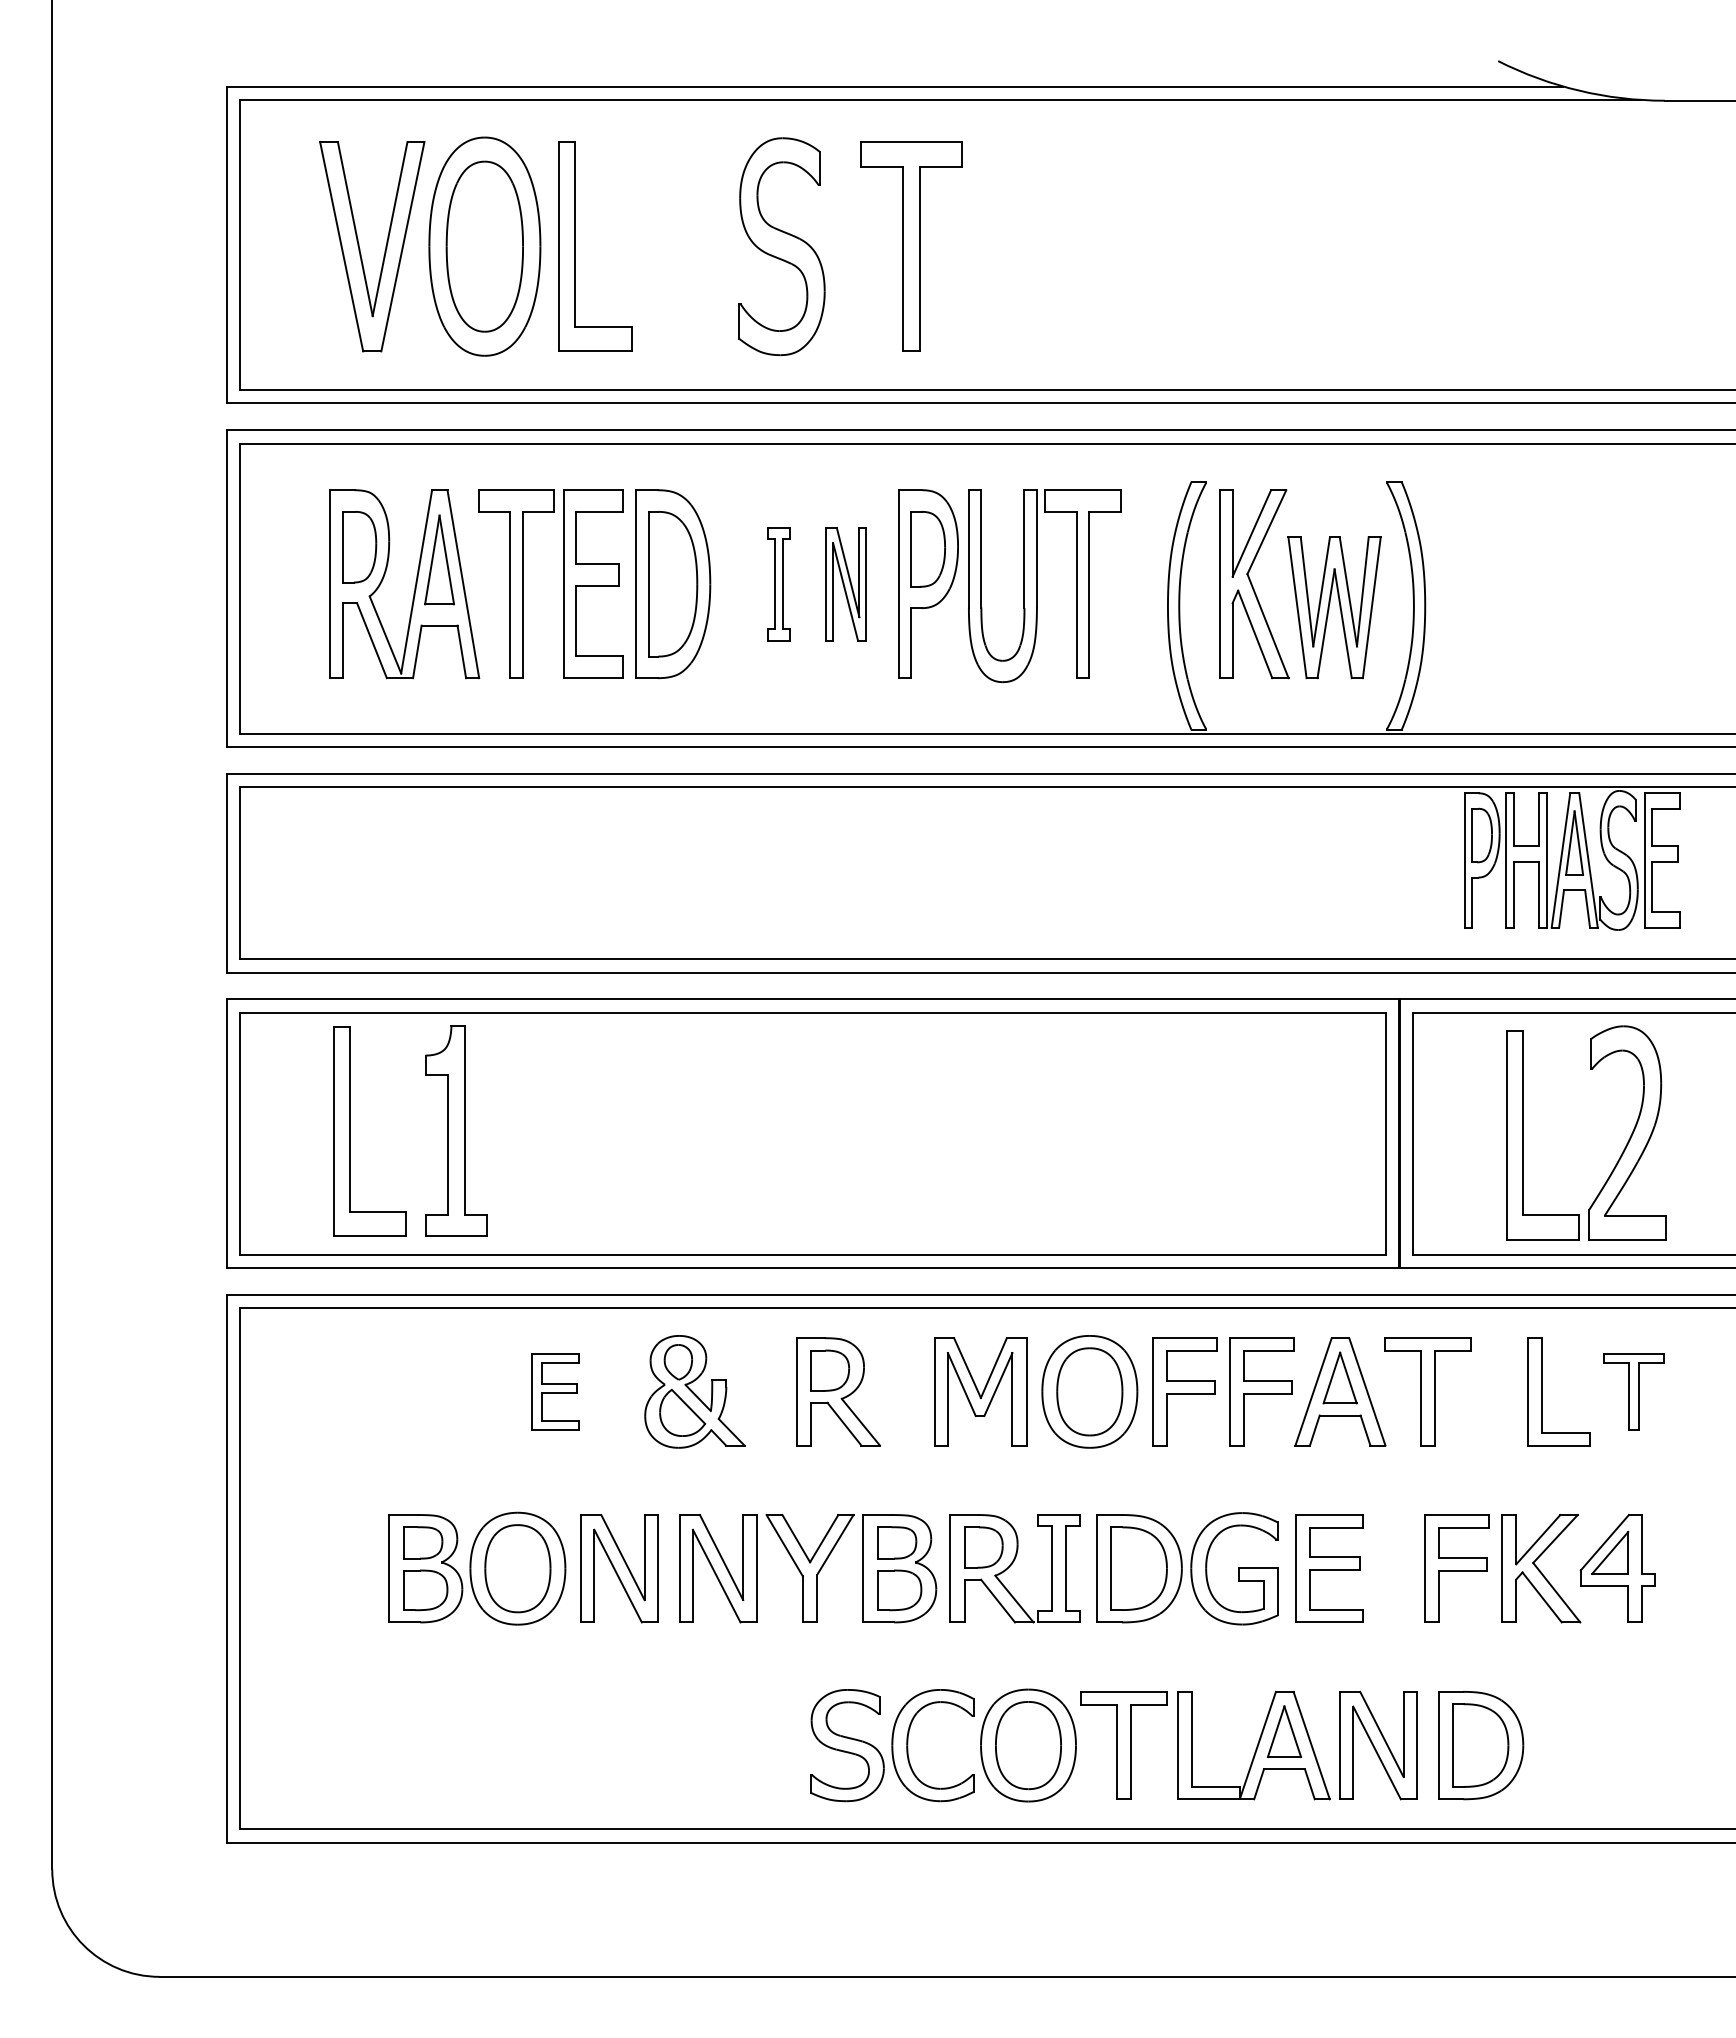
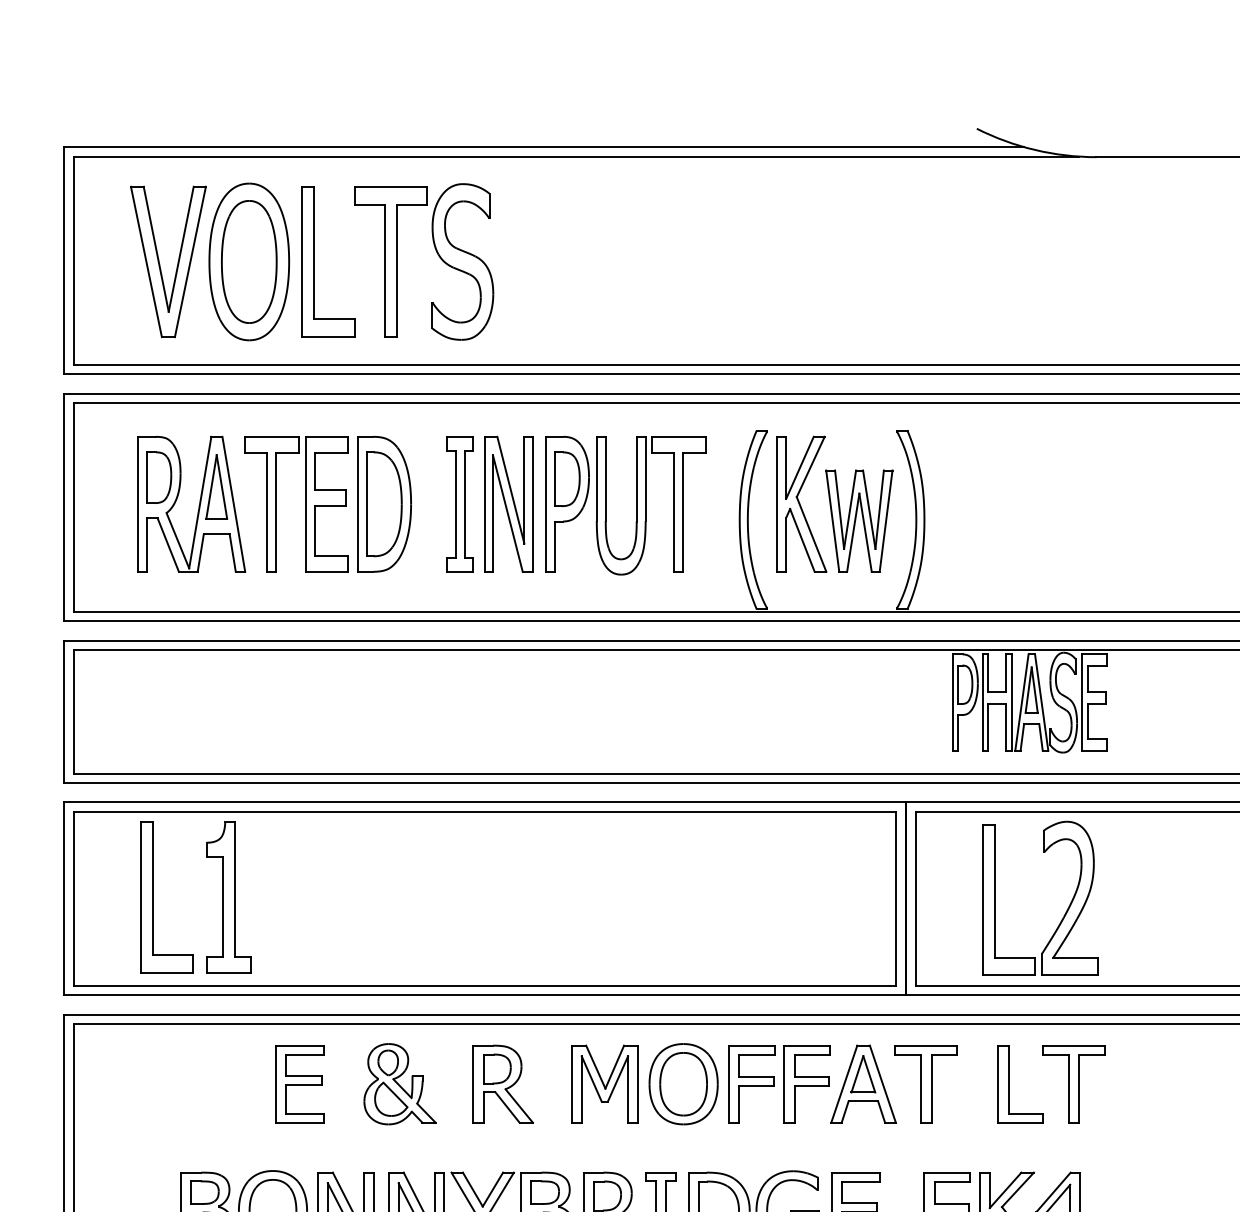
part: (911, 246) -> (391, 261), moved
part: (778, 583) -> (460, 503), size x1.67
part: (846, 584) -> (508, 504), size x1.67
part: (555, 1391) -> (299, 1083), size x1.43
part: (1633, 1391) -> (1073, 1083), size x1.43

